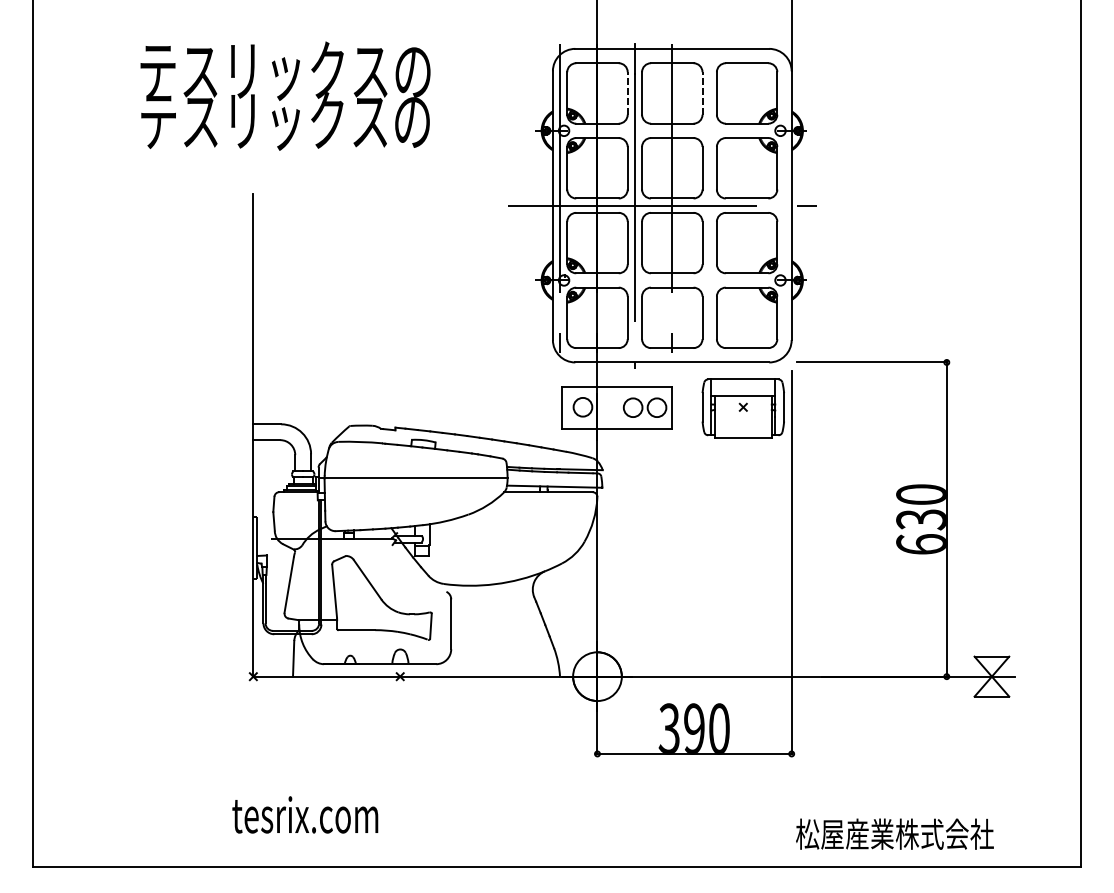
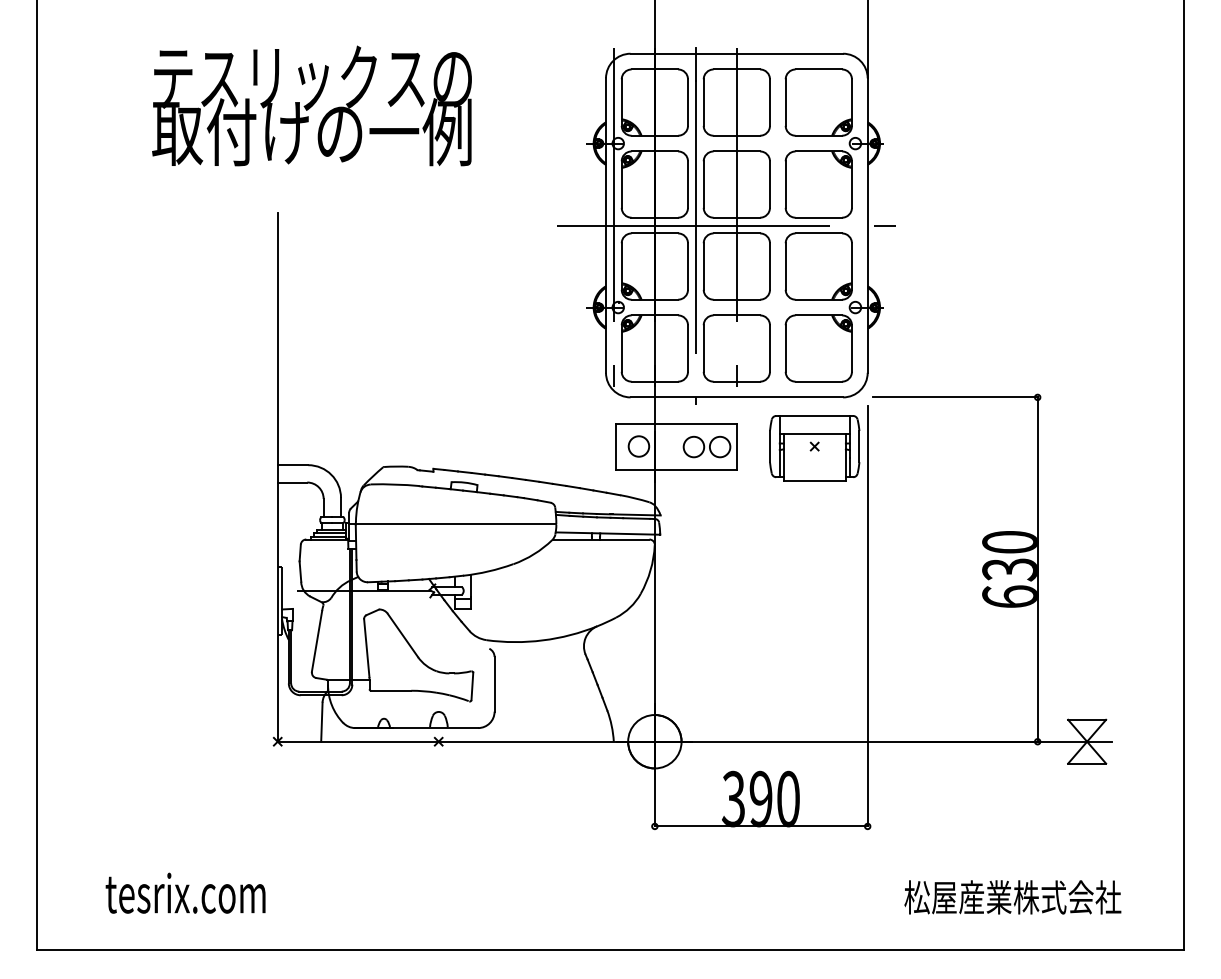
line: (627, 93) -> (687, 102), dashed -> solid
line: (702, 93) -> (769, 102), dashed -> solid
text: (284, 120) -> (311, 132), テスリックスの -> 取付けの一例
text: (305, 814) -> (185, 892), moved
text: (894, 834) -> (1012, 897), moved

